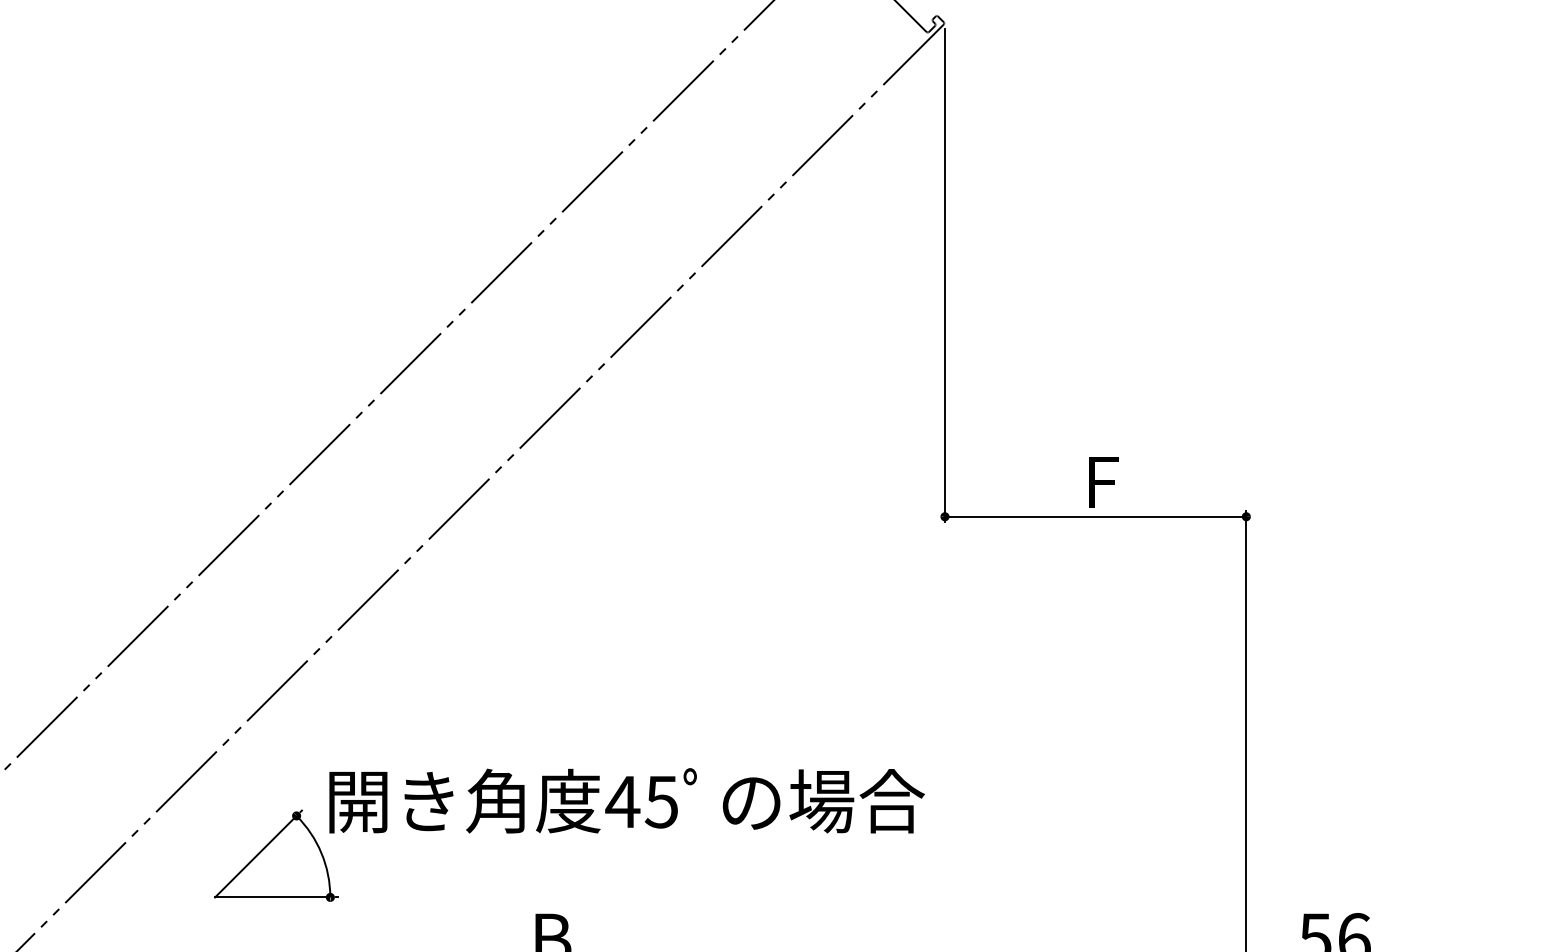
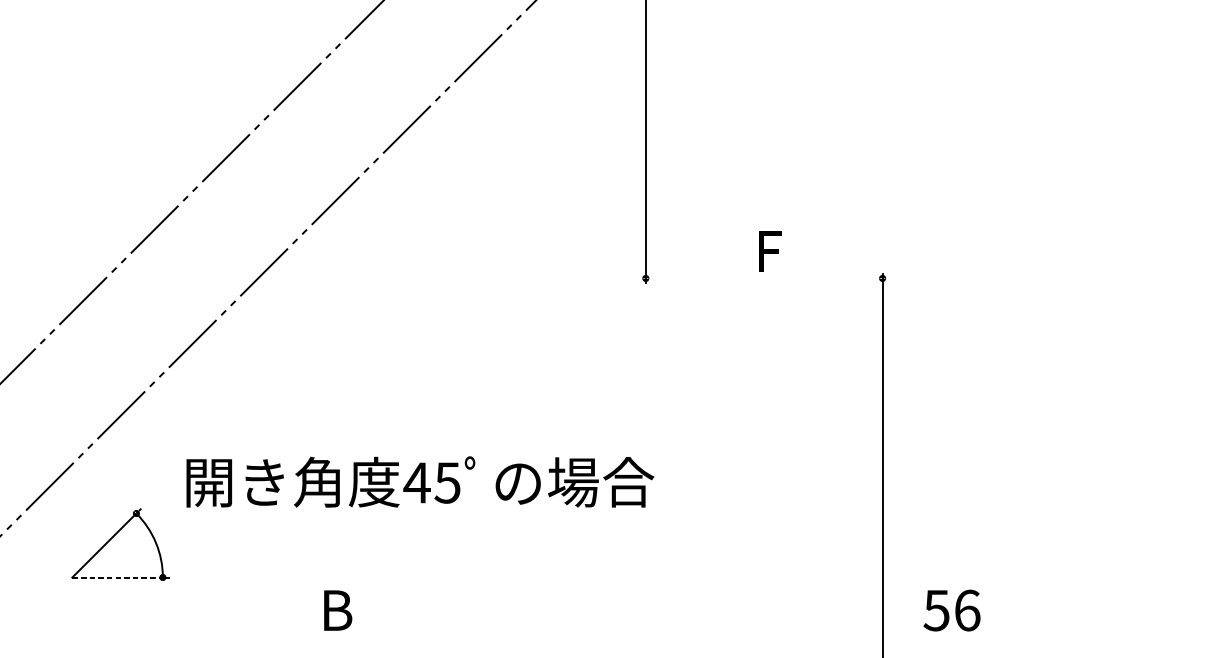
line: (1095, 516) -> (764, 278), removed
text: (626, 800) -> (419, 481), moved
line: (272, 897) -> (117, 577), solid -> dashed

